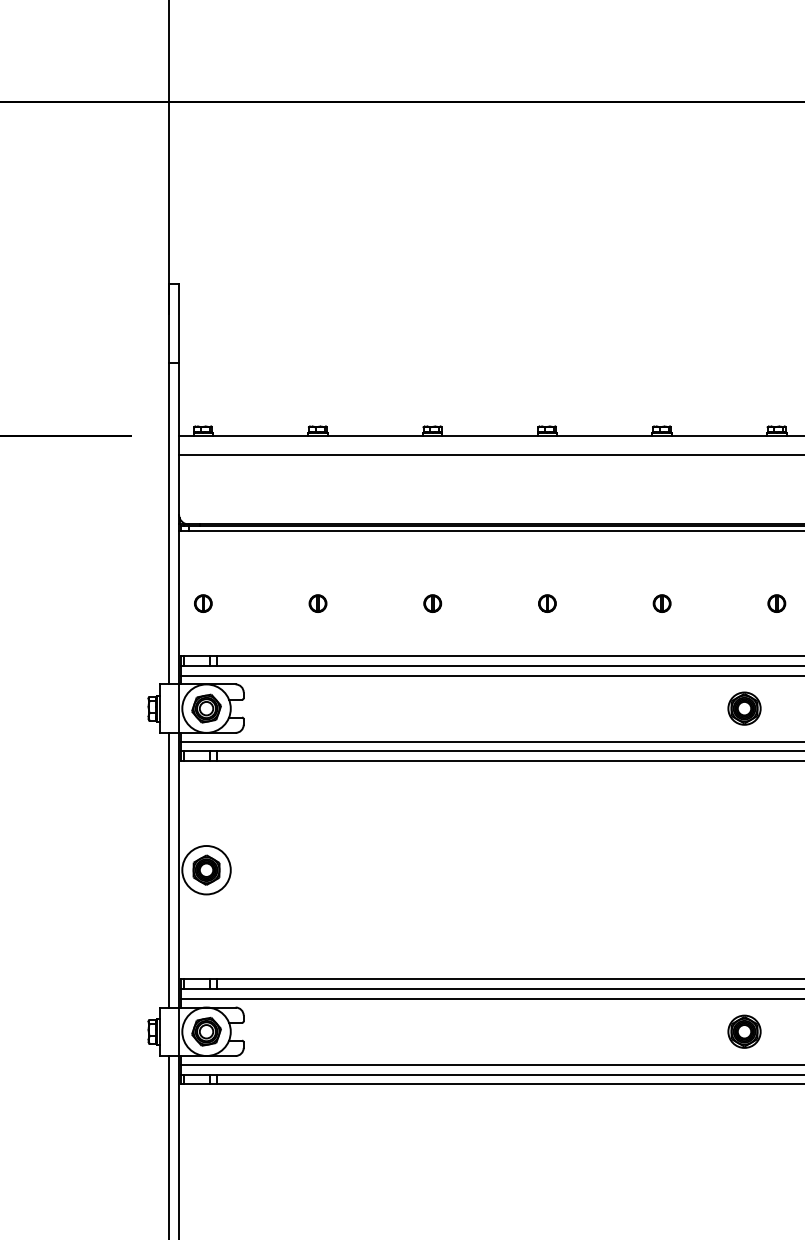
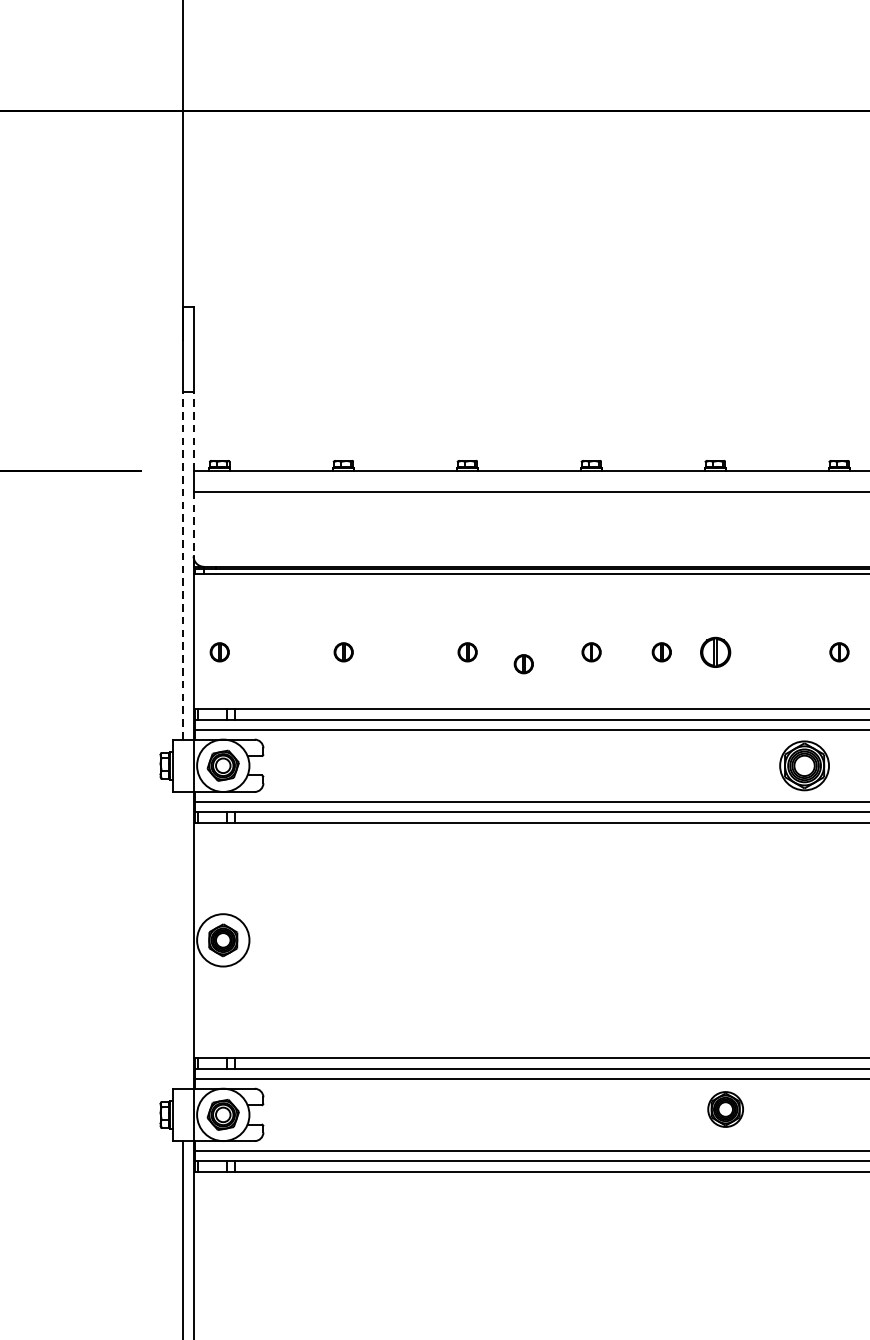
line: (179, 398) -> (194, 430), solid -> dashed
line: (179, 484) -> (194, 523), solid -> dashed
line: (169, 523) -> (183, 565), solid -> dashed
part: (612, 603) -> (661, 652), added
part: (661, 603) -> (714, 652), size x1.6
part: (484, 614) -> (523, 664), added
part: (744, 708) -> (804, 765), size x1.4
line: (169, 869) -> (183, 939), removed
part: (744, 1031) -> (725, 1109), moved

